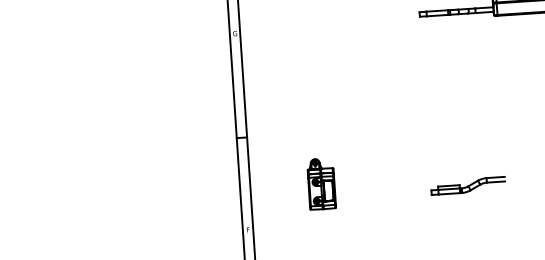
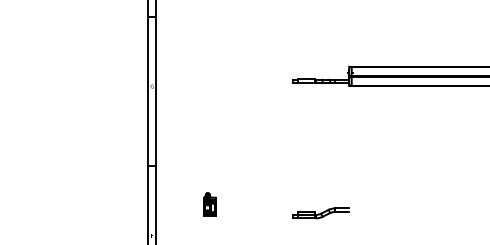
part: (320, 183) -> (209, 204), size x0.6

